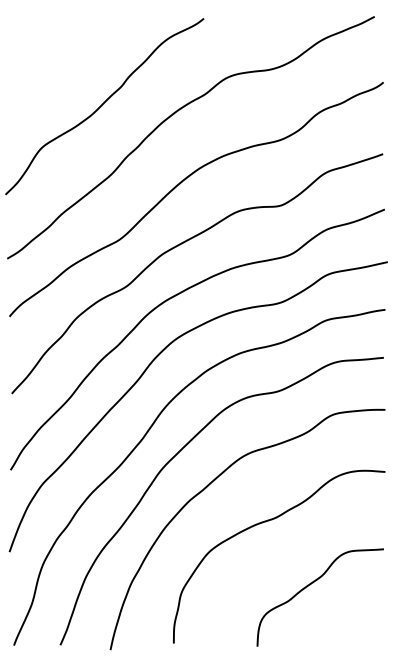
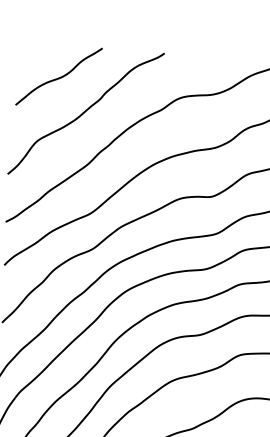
curve: (65, 60) -> (59, 77), added

